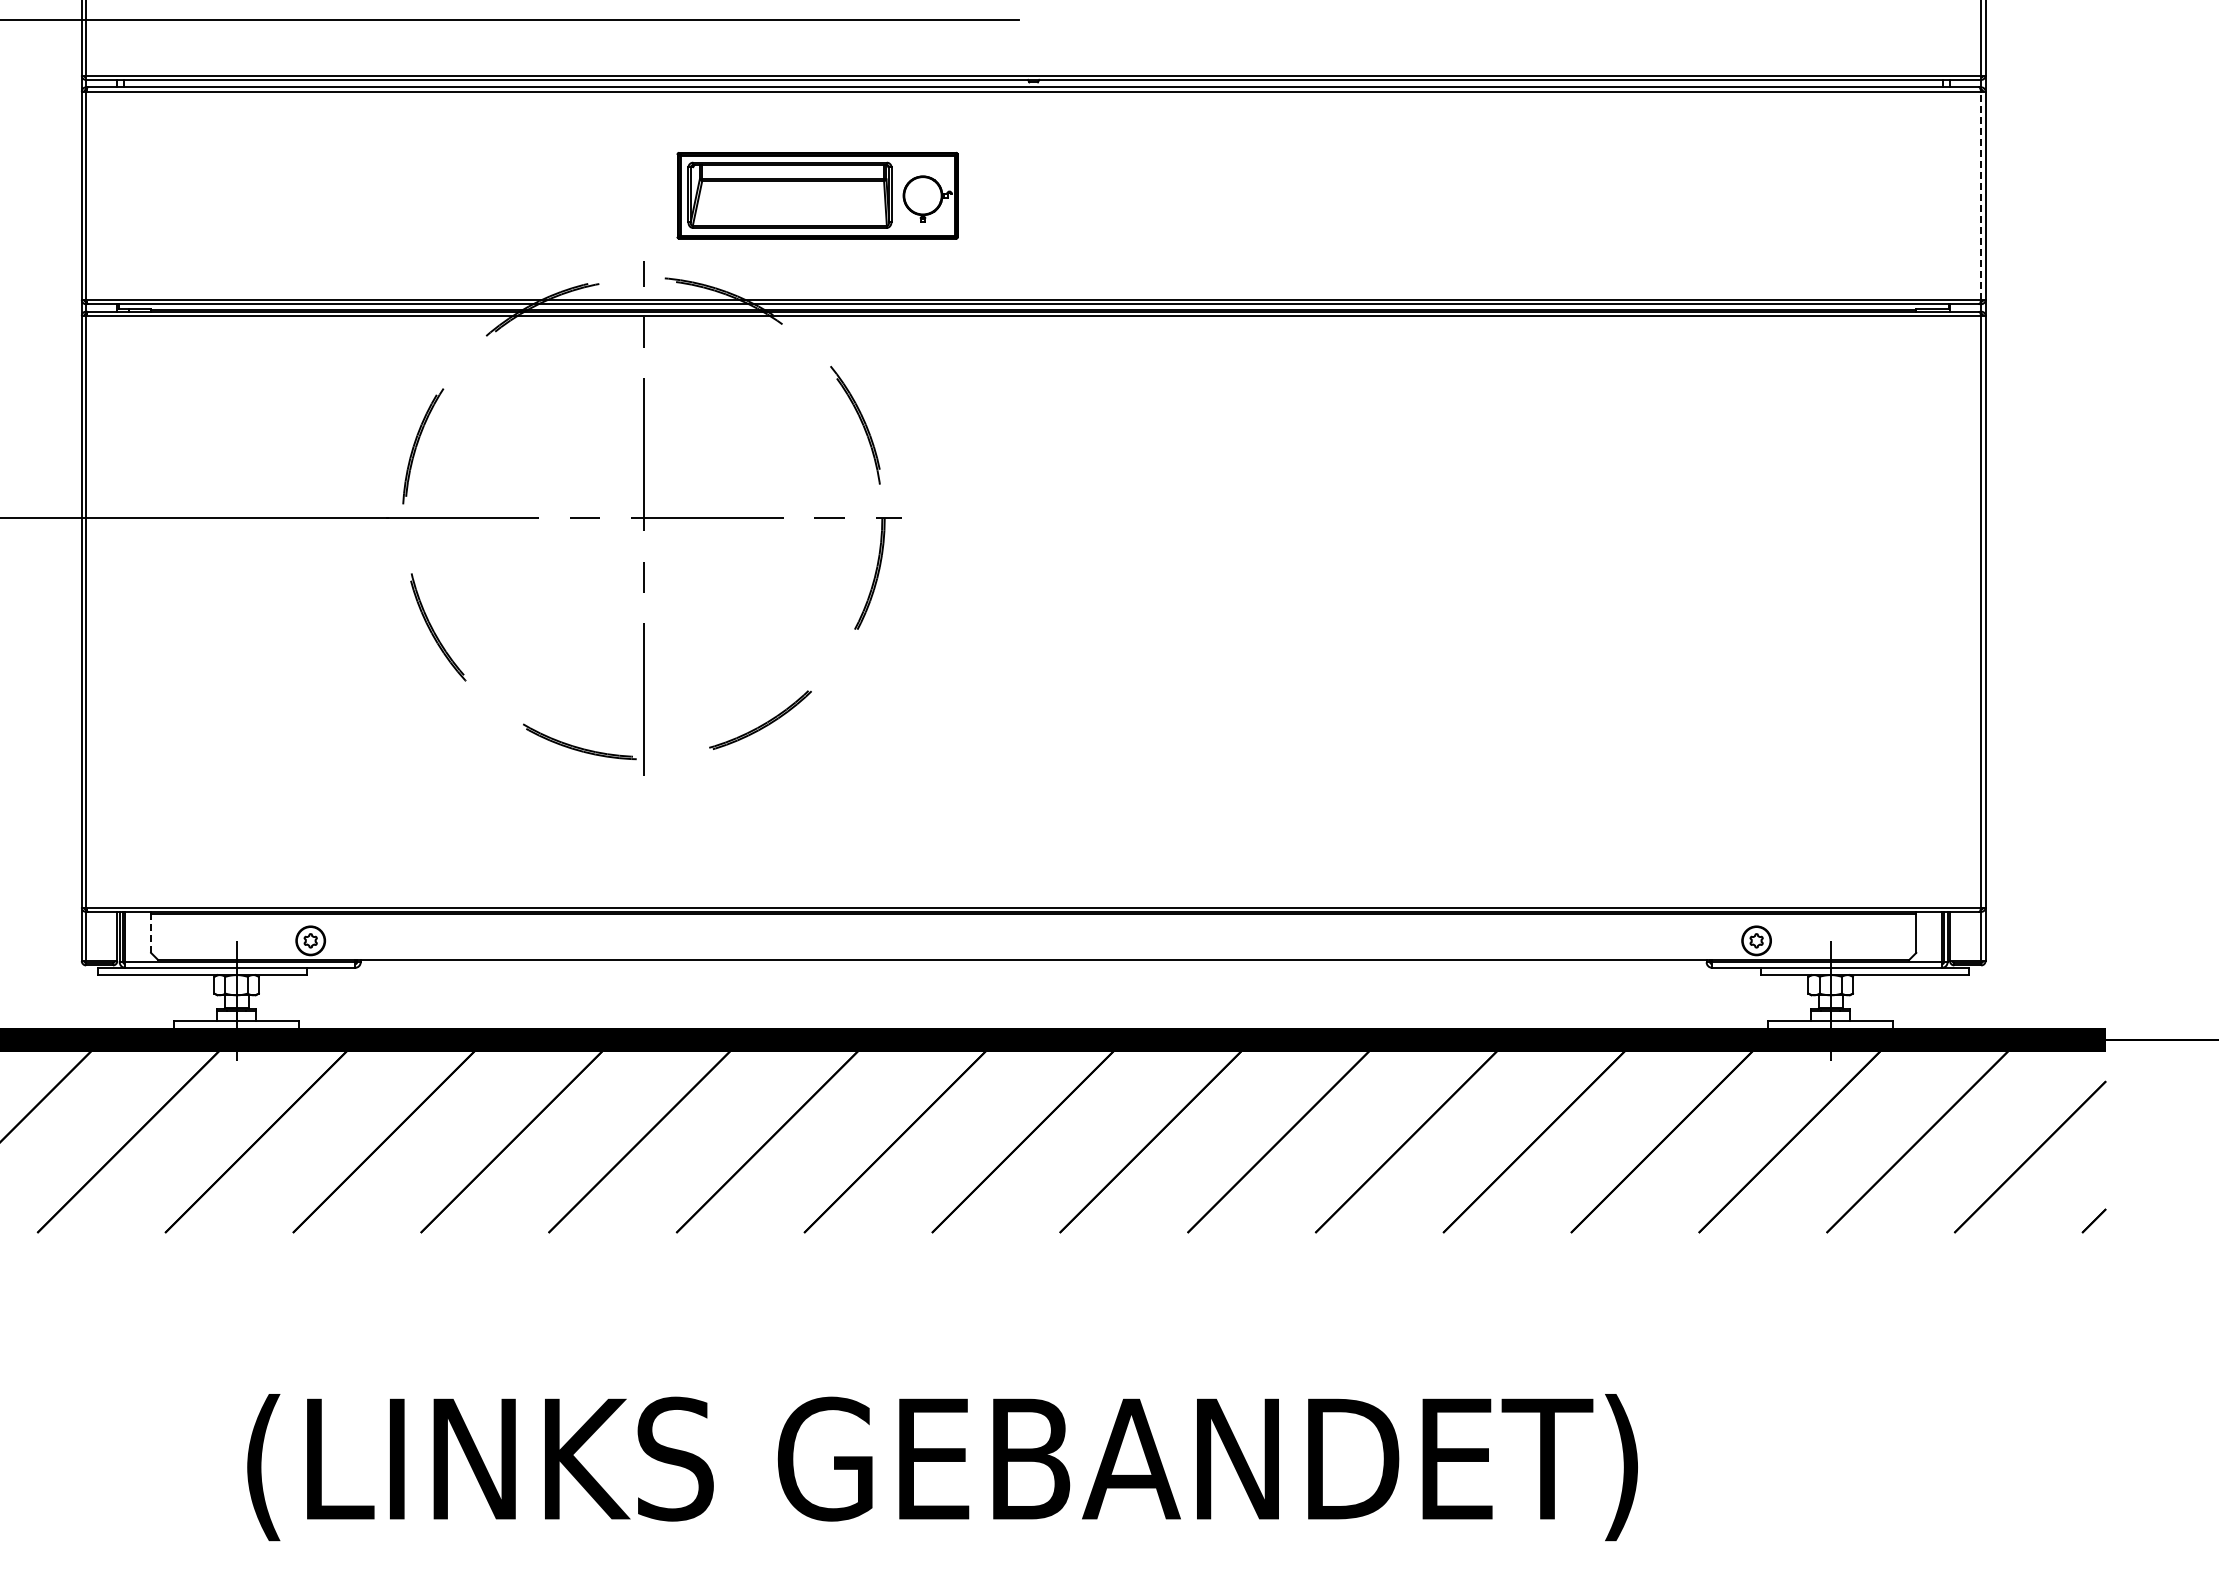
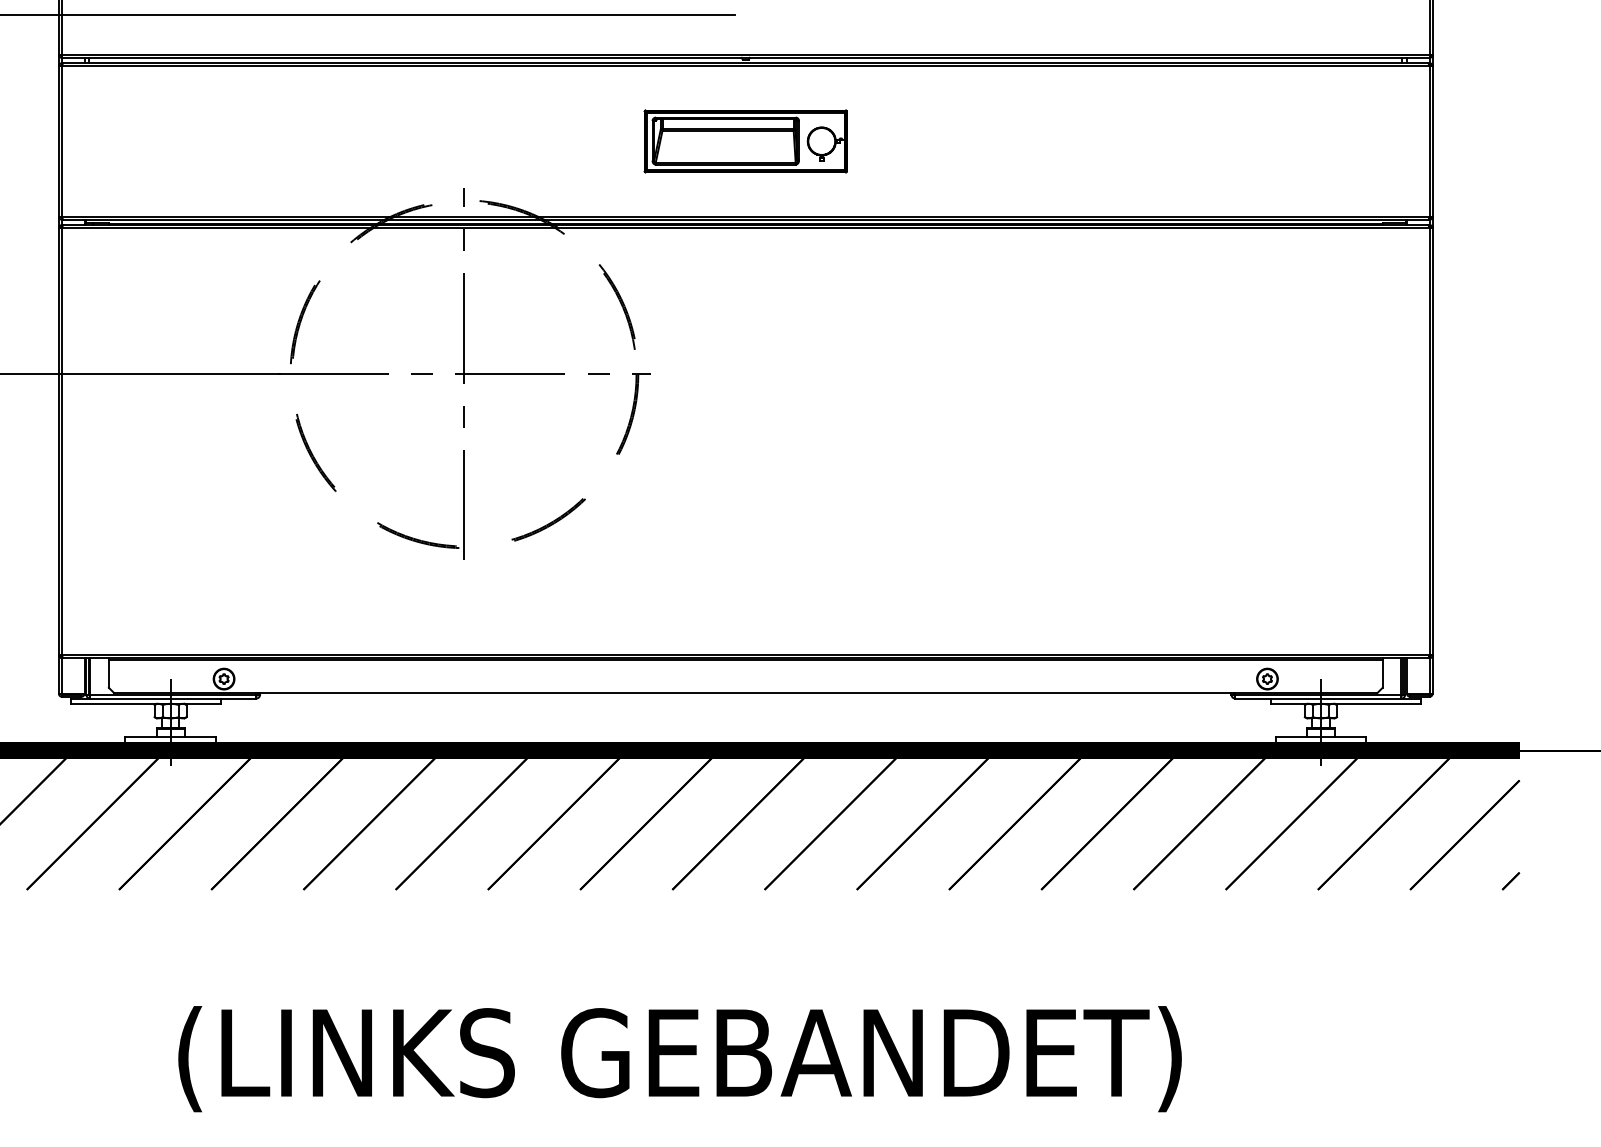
part: (817, 195) -> (745, 141), moved
line: (1981, 195) -> (1429, 141), dashed -> solid
line: (151, 933) -> (109, 673), dashed -> solid

